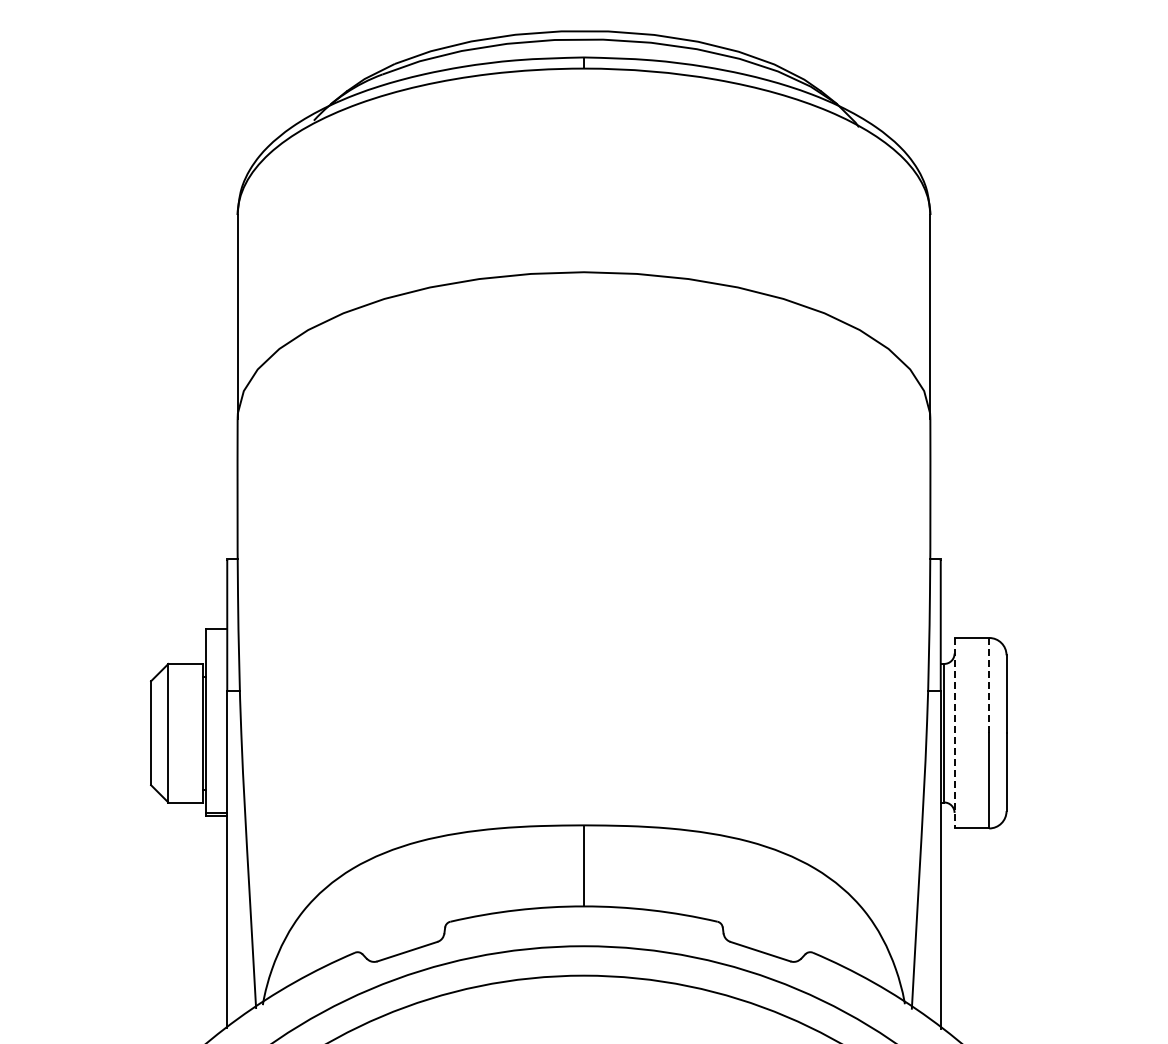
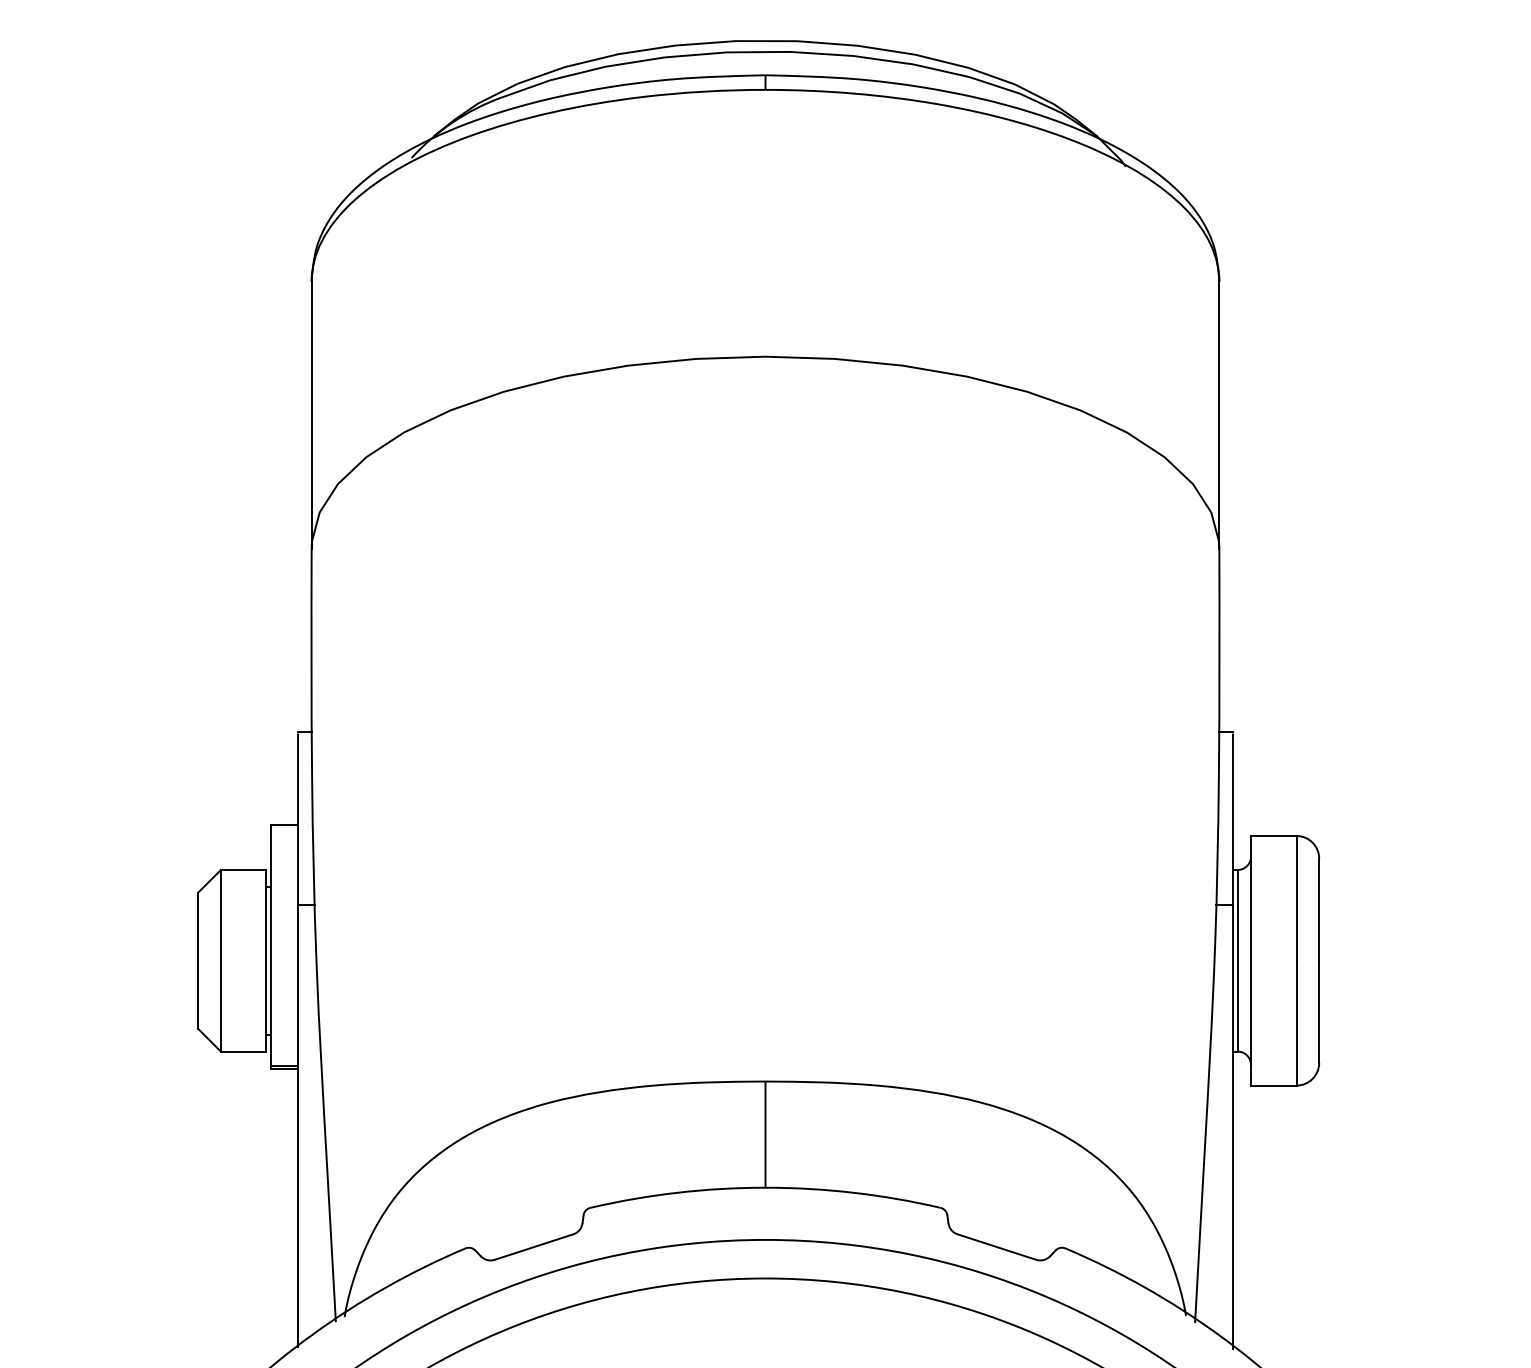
line: (989, 685) -> (1296, 898), dashed -> solid
line: (954, 733) -> (1251, 961), dashed -> solid

